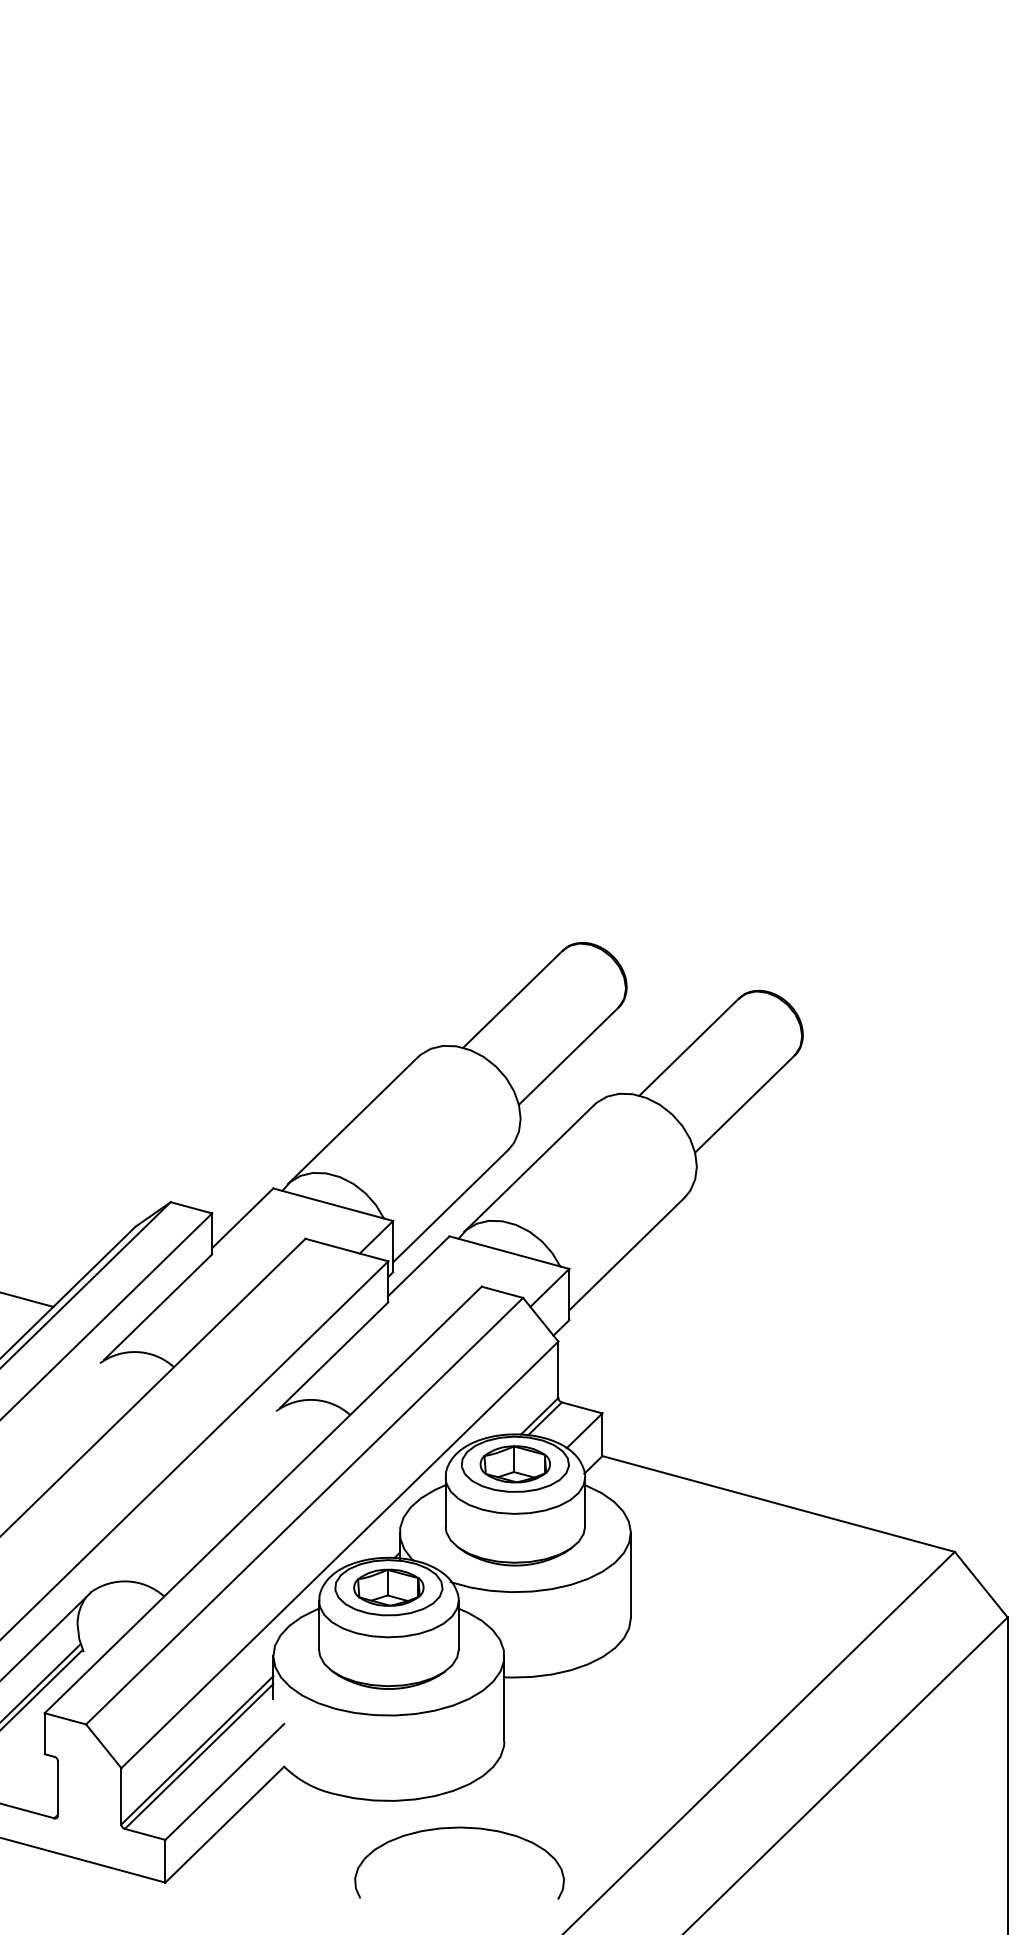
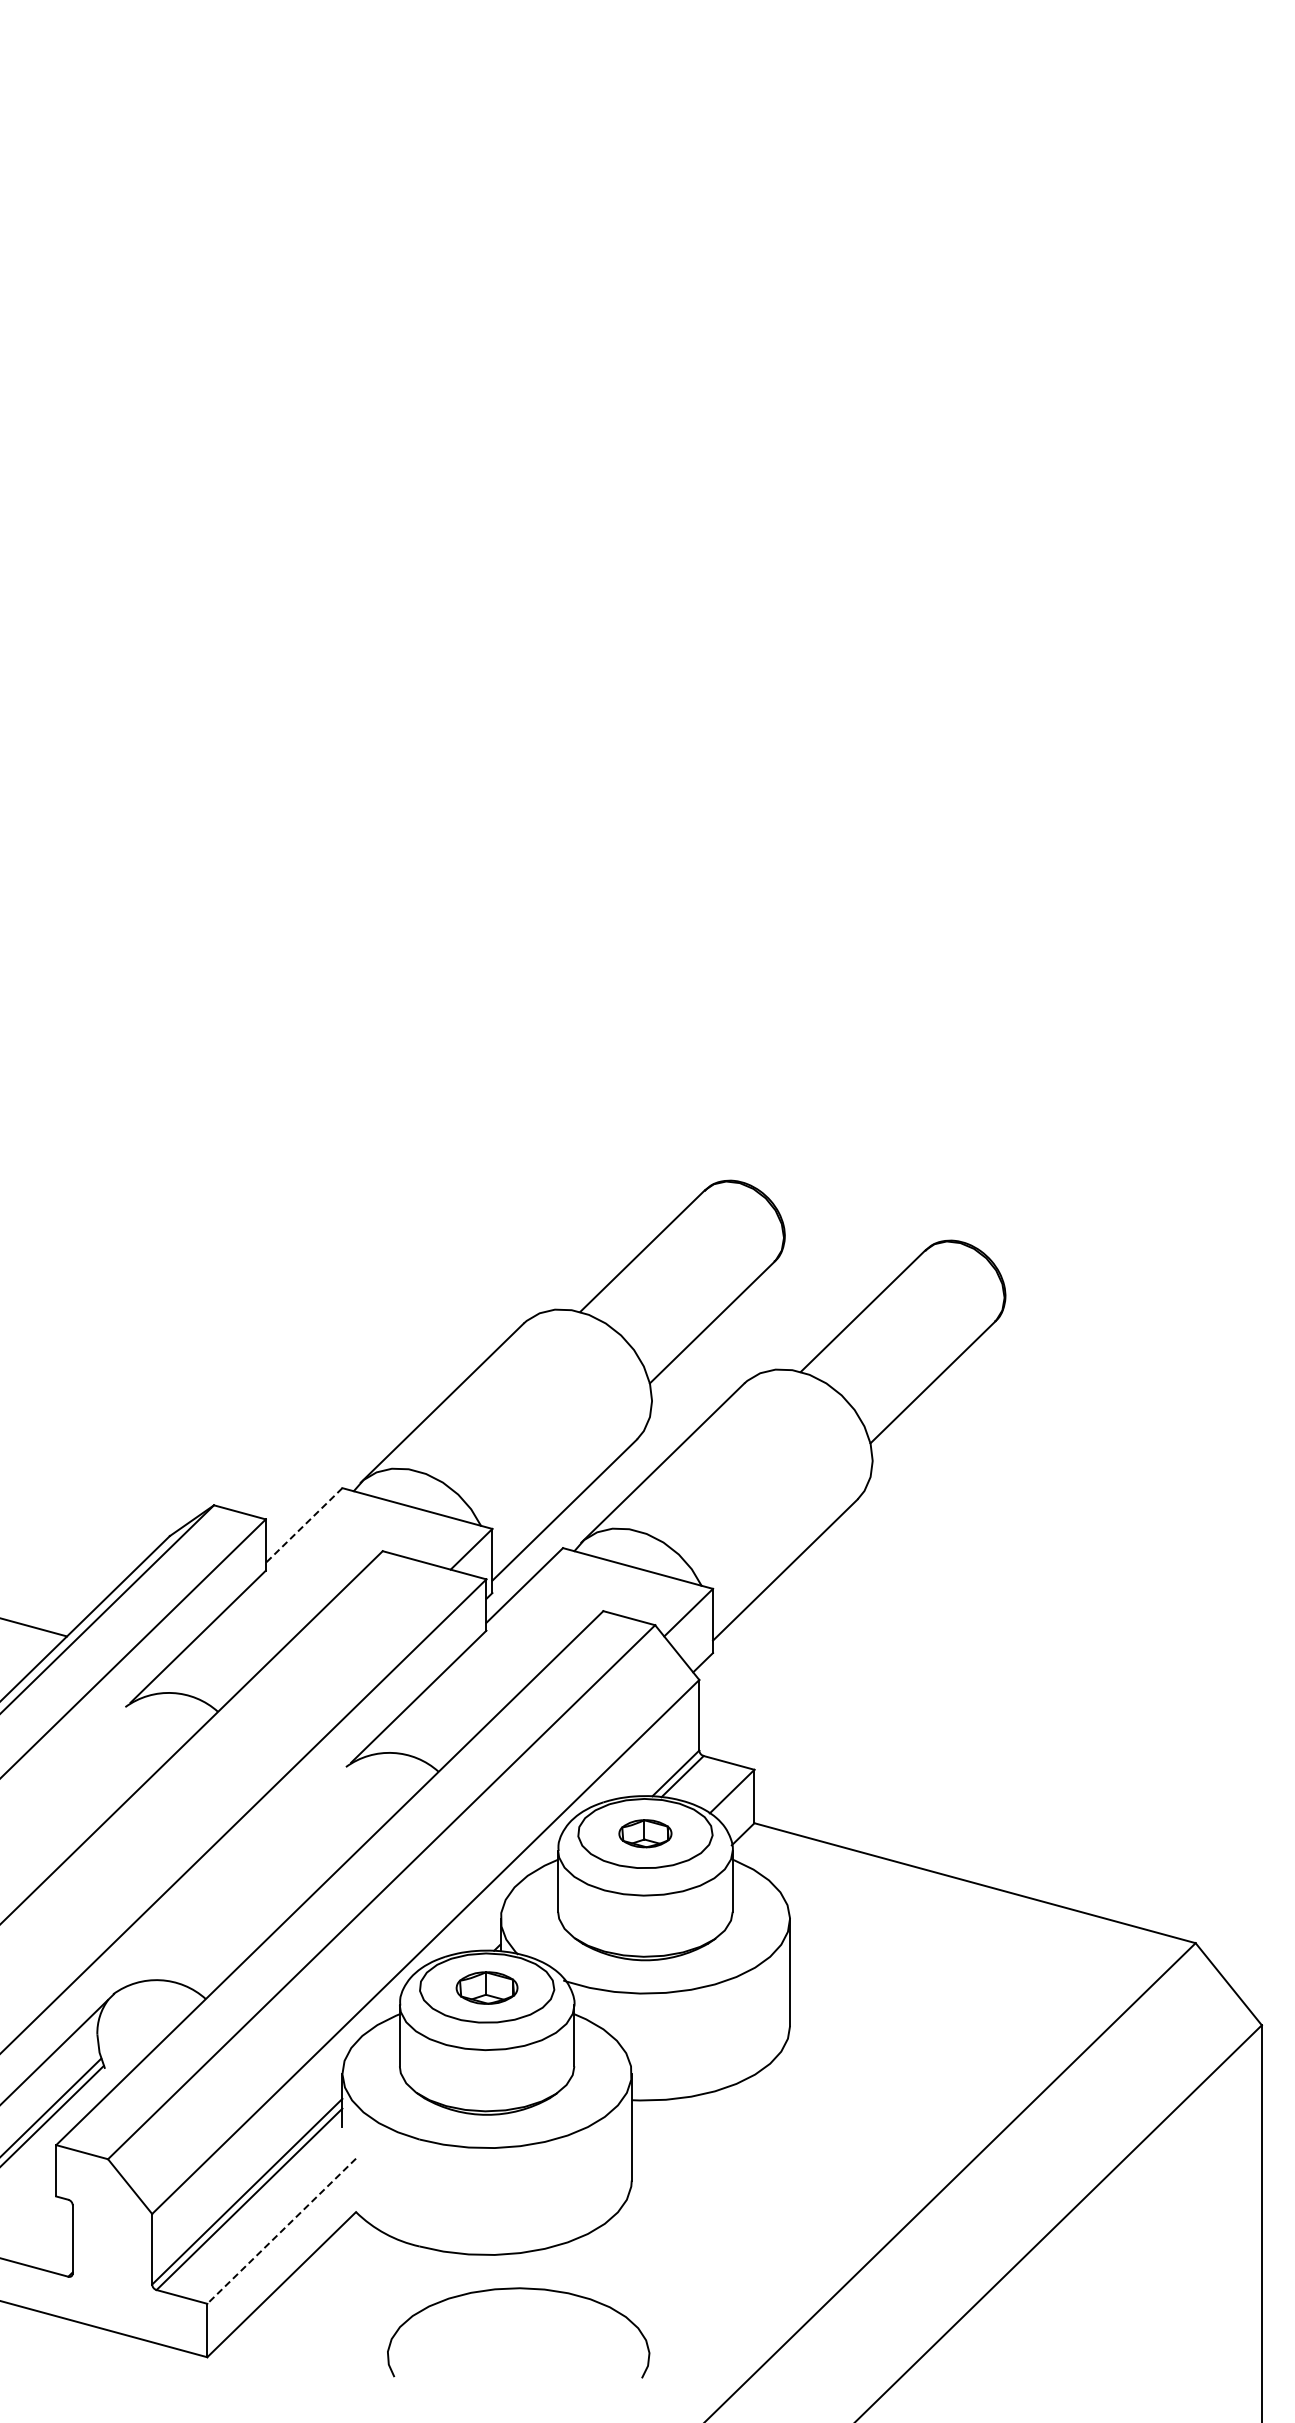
line: (243, 1218) -> (304, 1525), solid -> dashed
part: (515, 1464) -> (645, 1833), size x0.6
part: (388, 1587) -> (486, 1987), size x0.7
line: (224, 1782) -> (281, 2231), solid -> dashed
curve: (459, 1828) -> (518, 2289), moved

